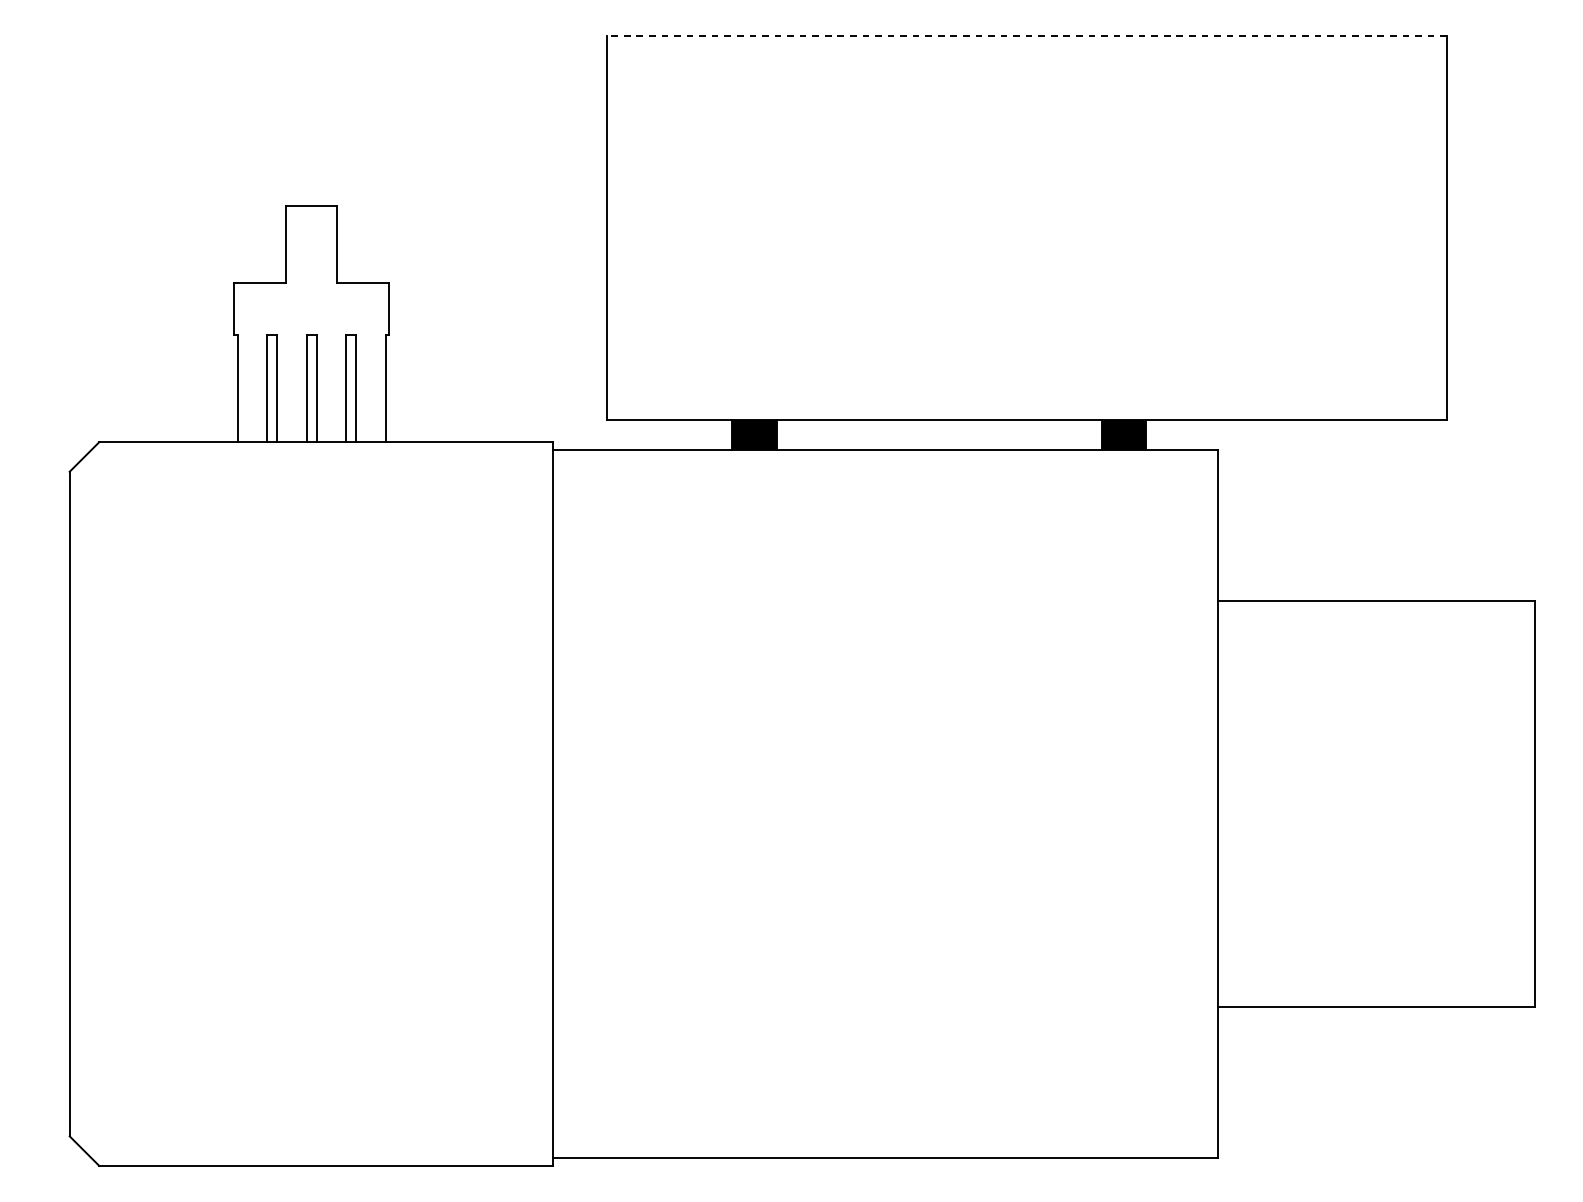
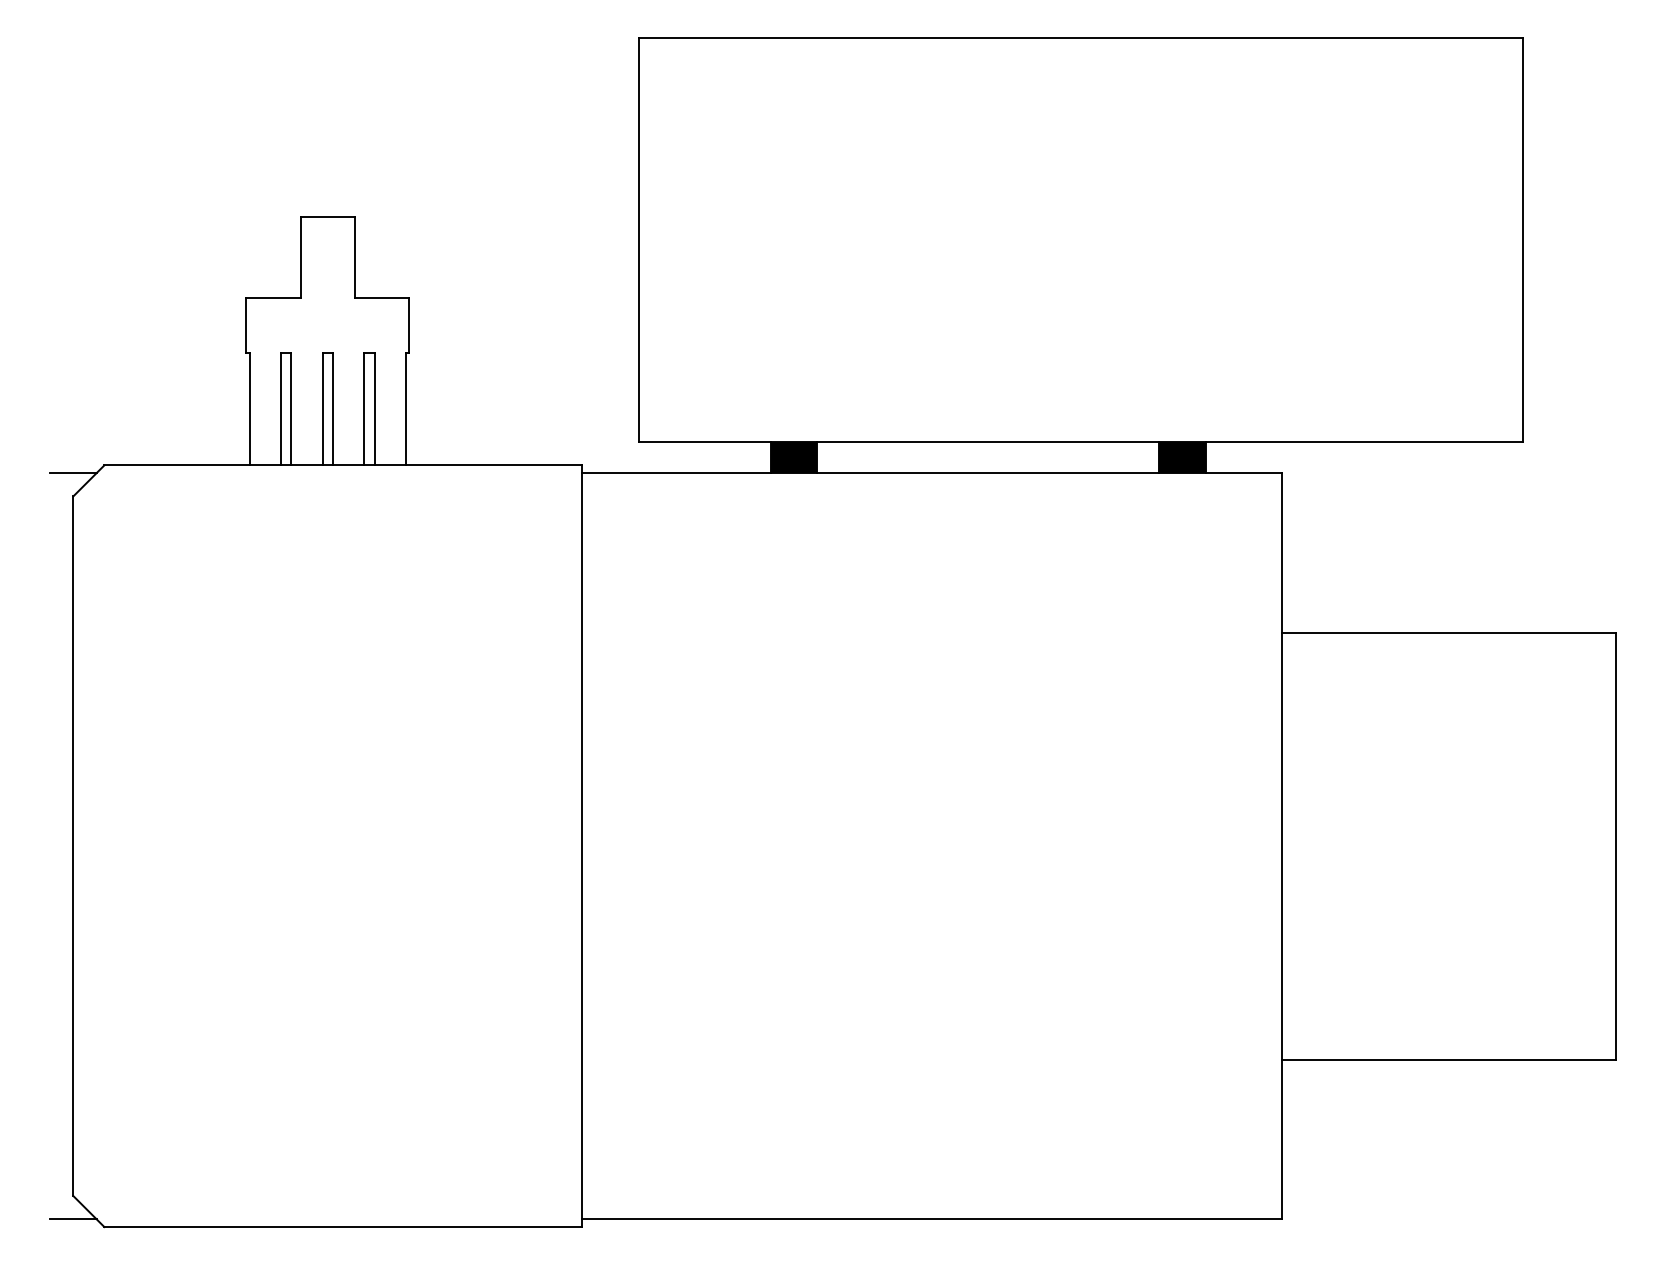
line: (1026, 35) -> (1080, 37), dashed -> solid
line: (68, 449) -> (72, 473), added
line: (68, 1158) -> (72, 1219), added

